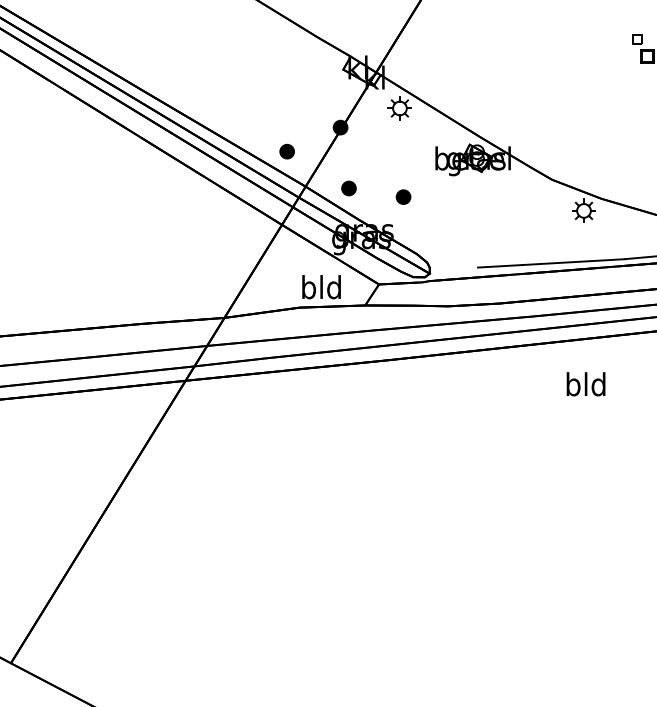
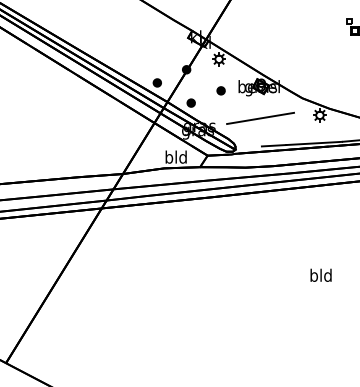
part: (402, 196) -> (220, 90), moved
line: (475, 216) -> (260, 118), added
text: (584, 382) -> (320, 274), moved

